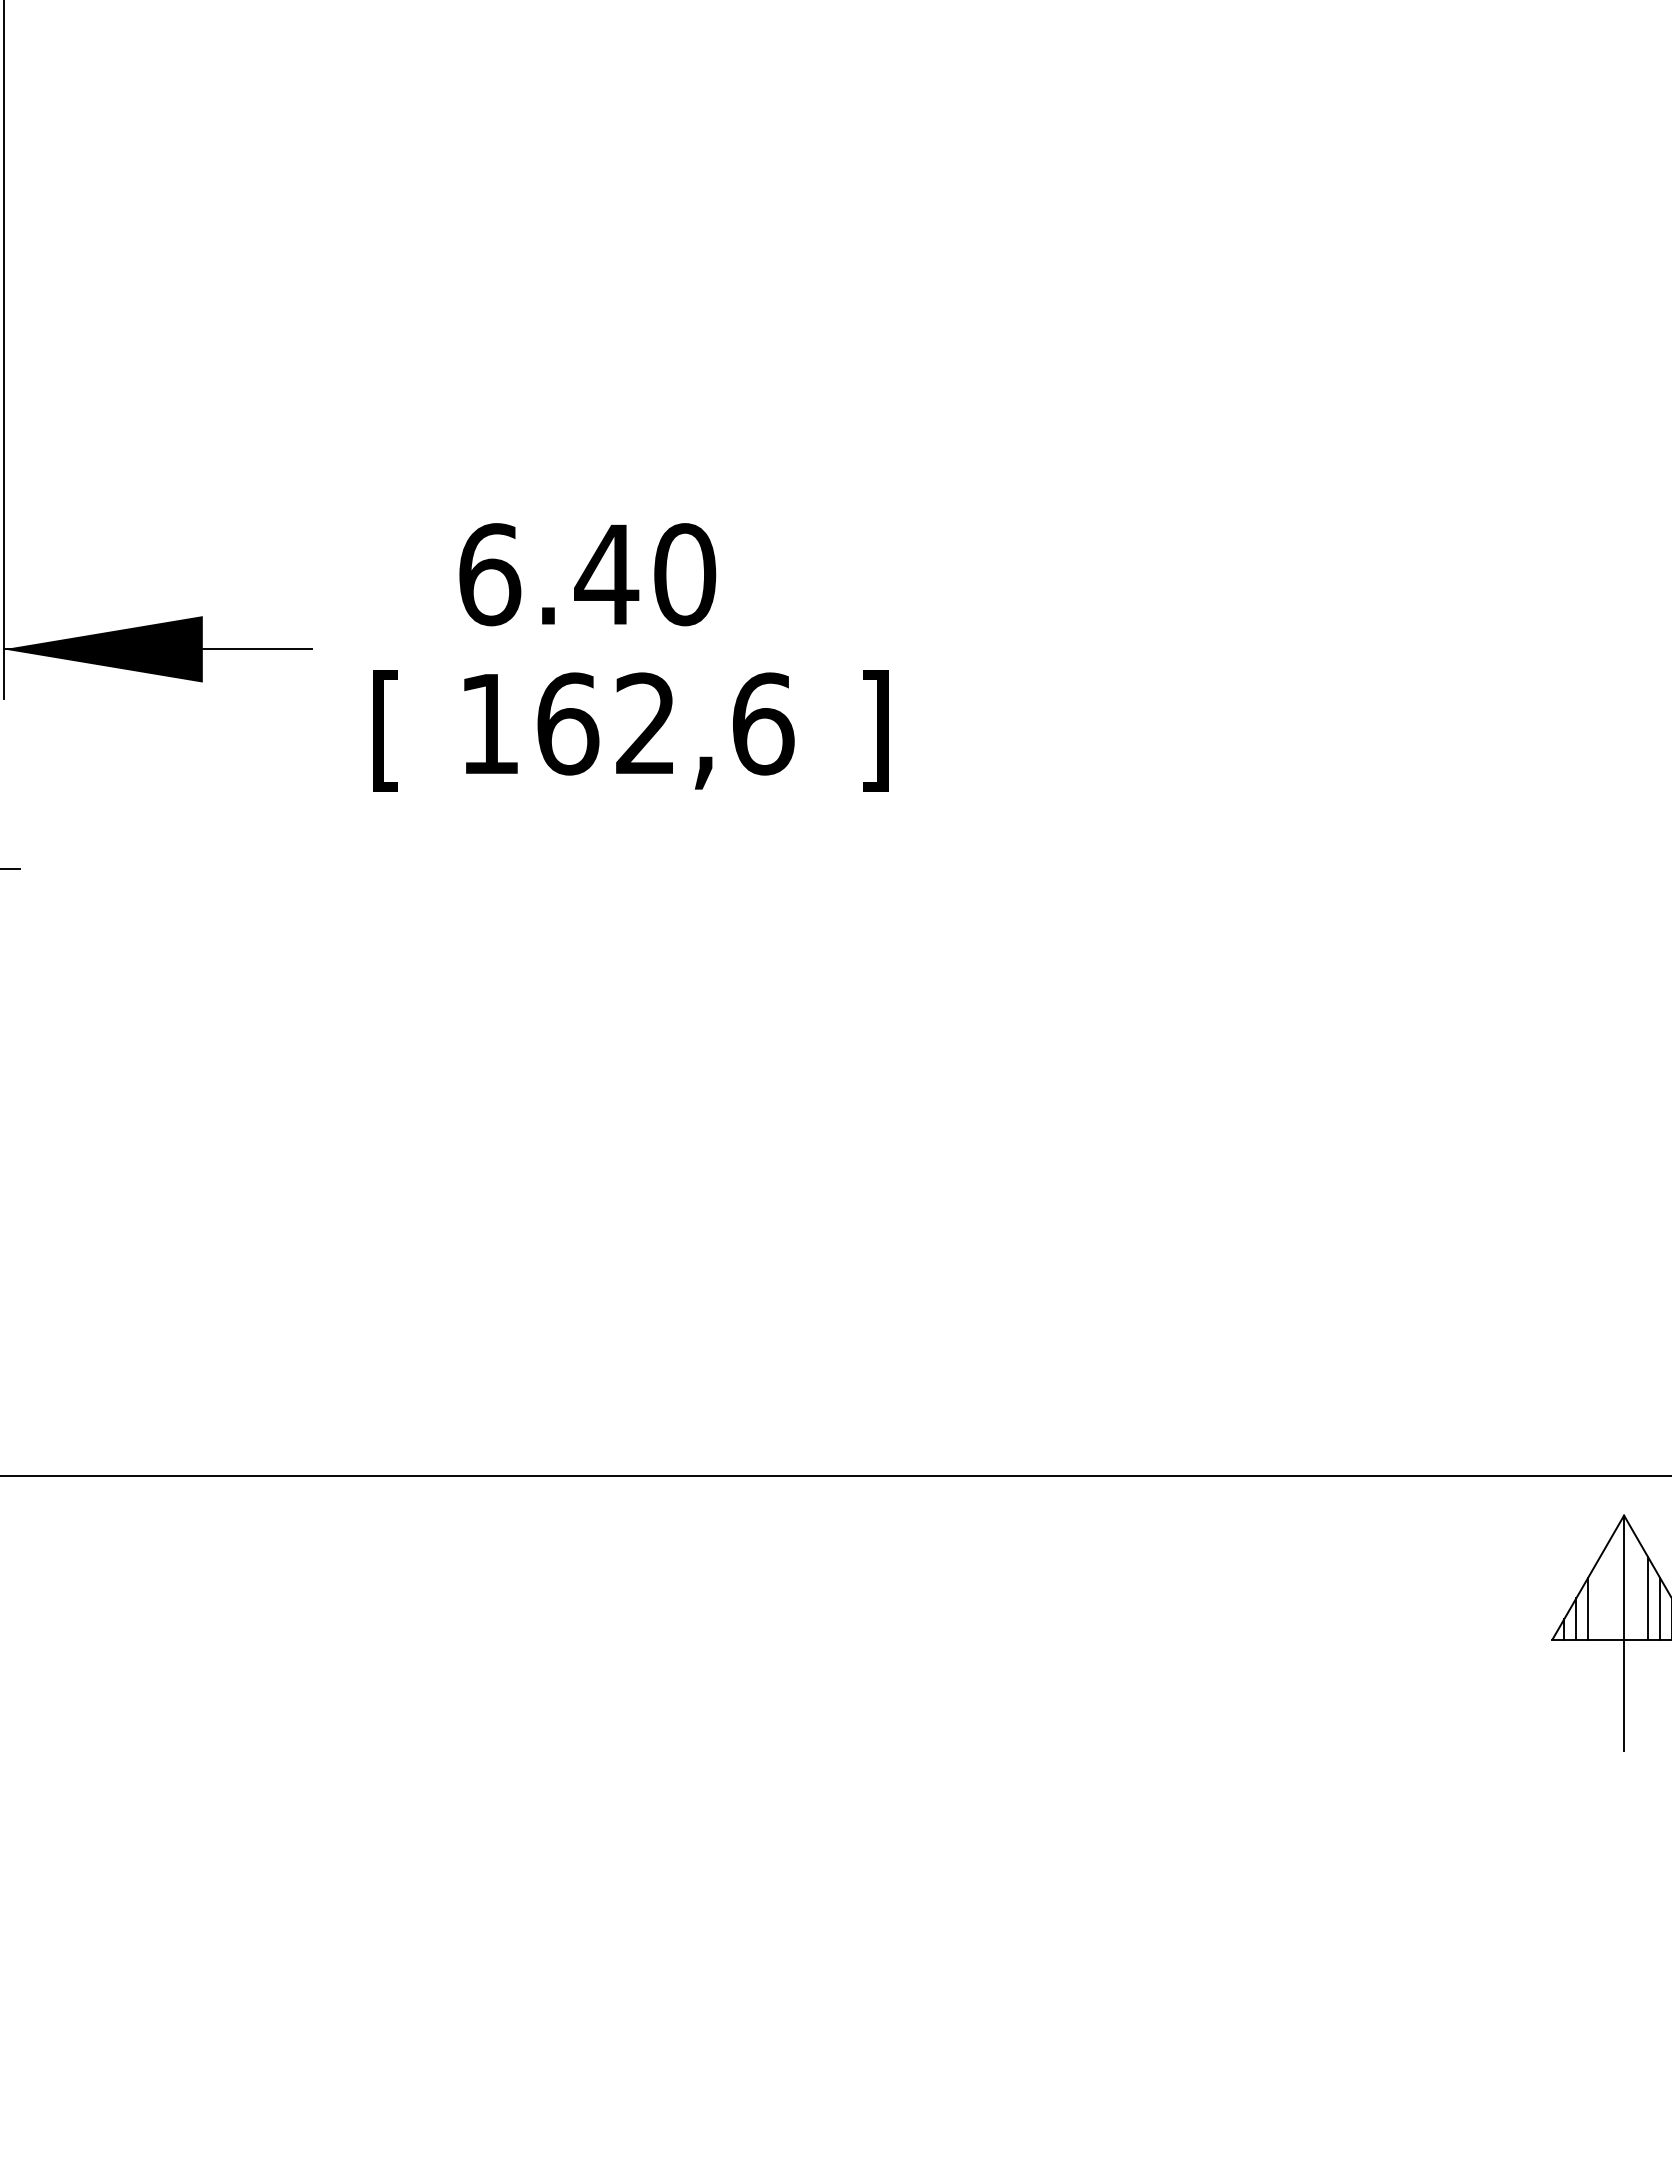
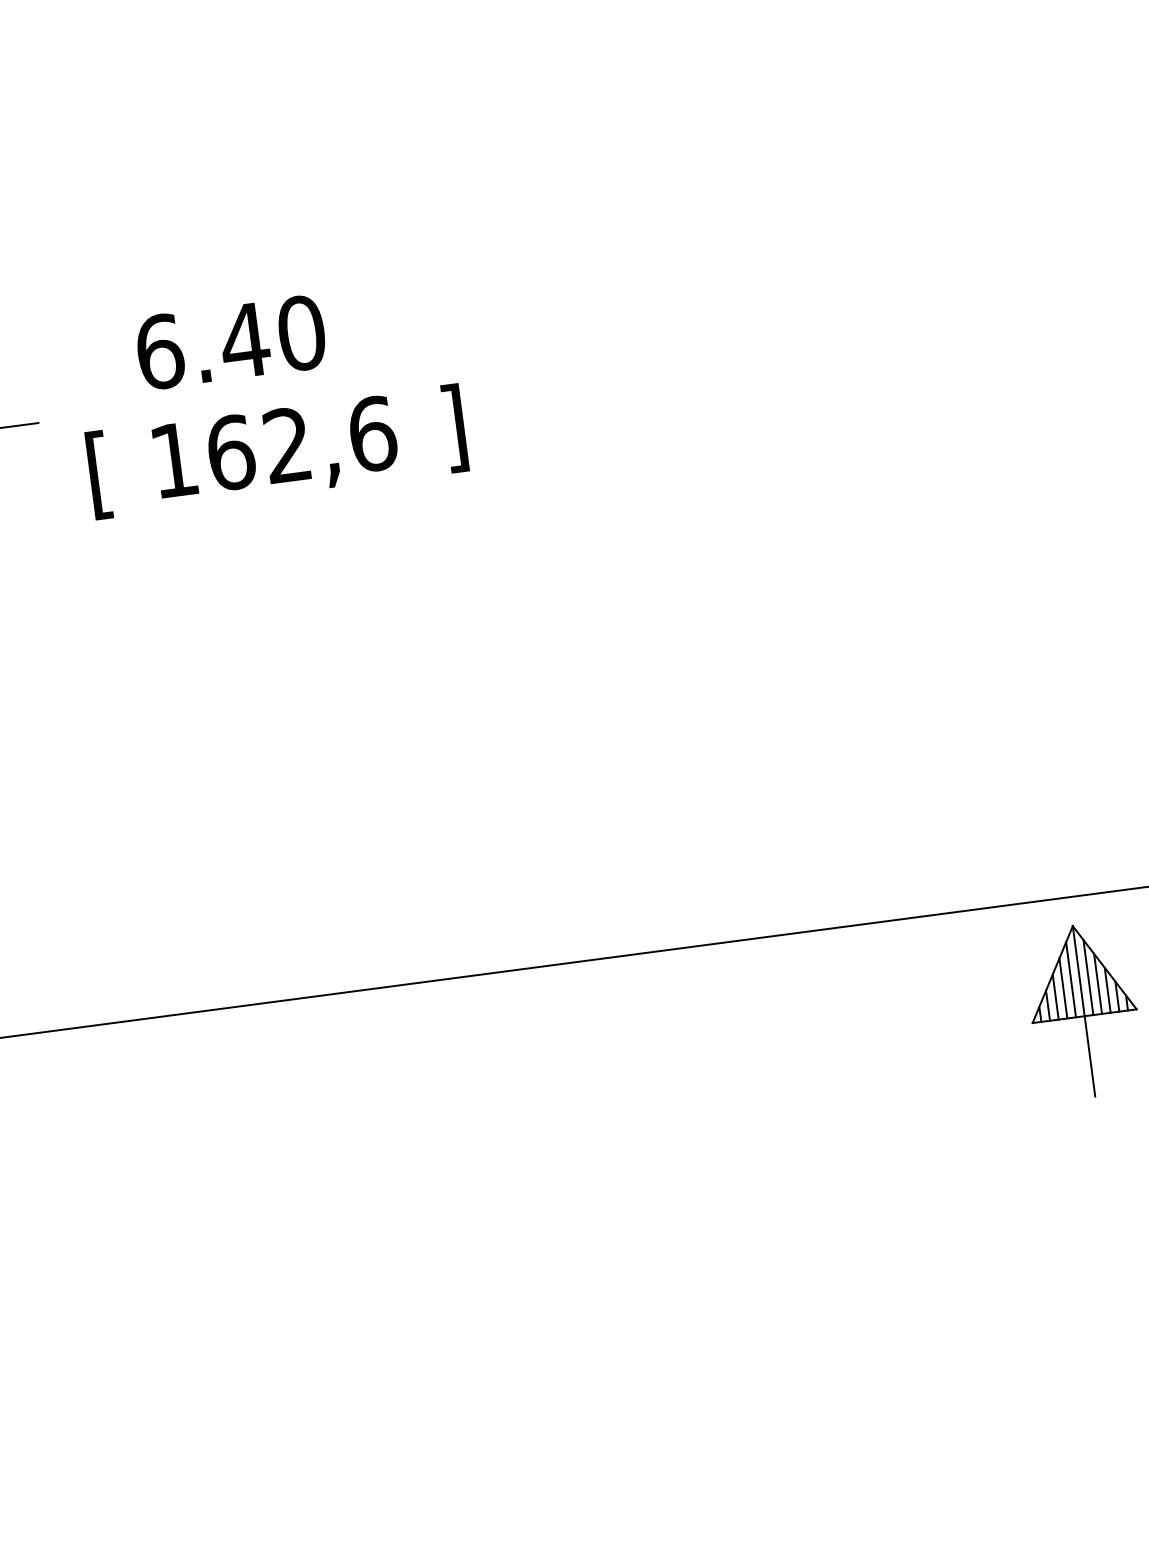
line: (1612, 1587) -> (1071, 979), added
line: (1636, 1587) -> (1088, 977), added
line: (1600, 1597) -> (1063, 987), added

